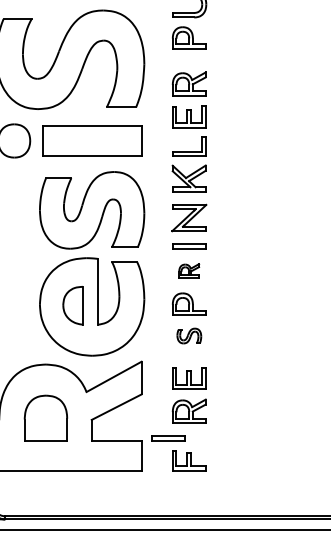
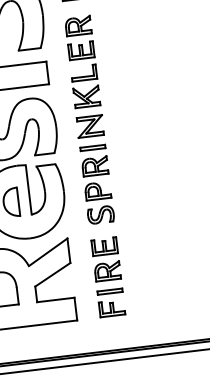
part: (188, 270) -> (94, 165), size x1.67
part: (189, 335) -> (101, 214), size x1.43
part: (168, 438) -> (110, 291), moved

